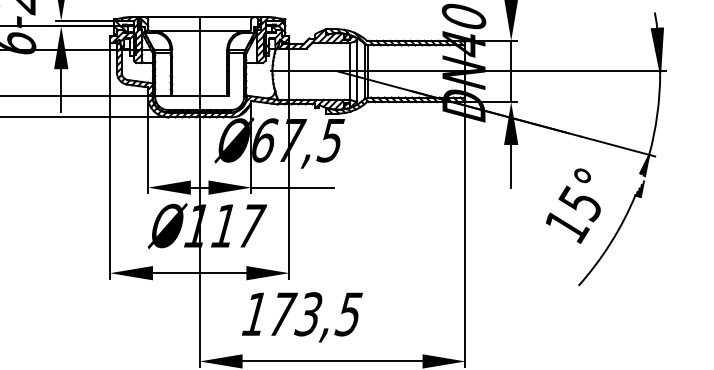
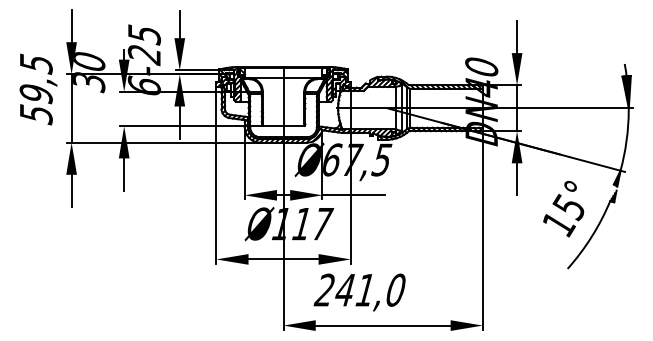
text: (300, 313) -> (359, 289), 173,5 -> 241,0

